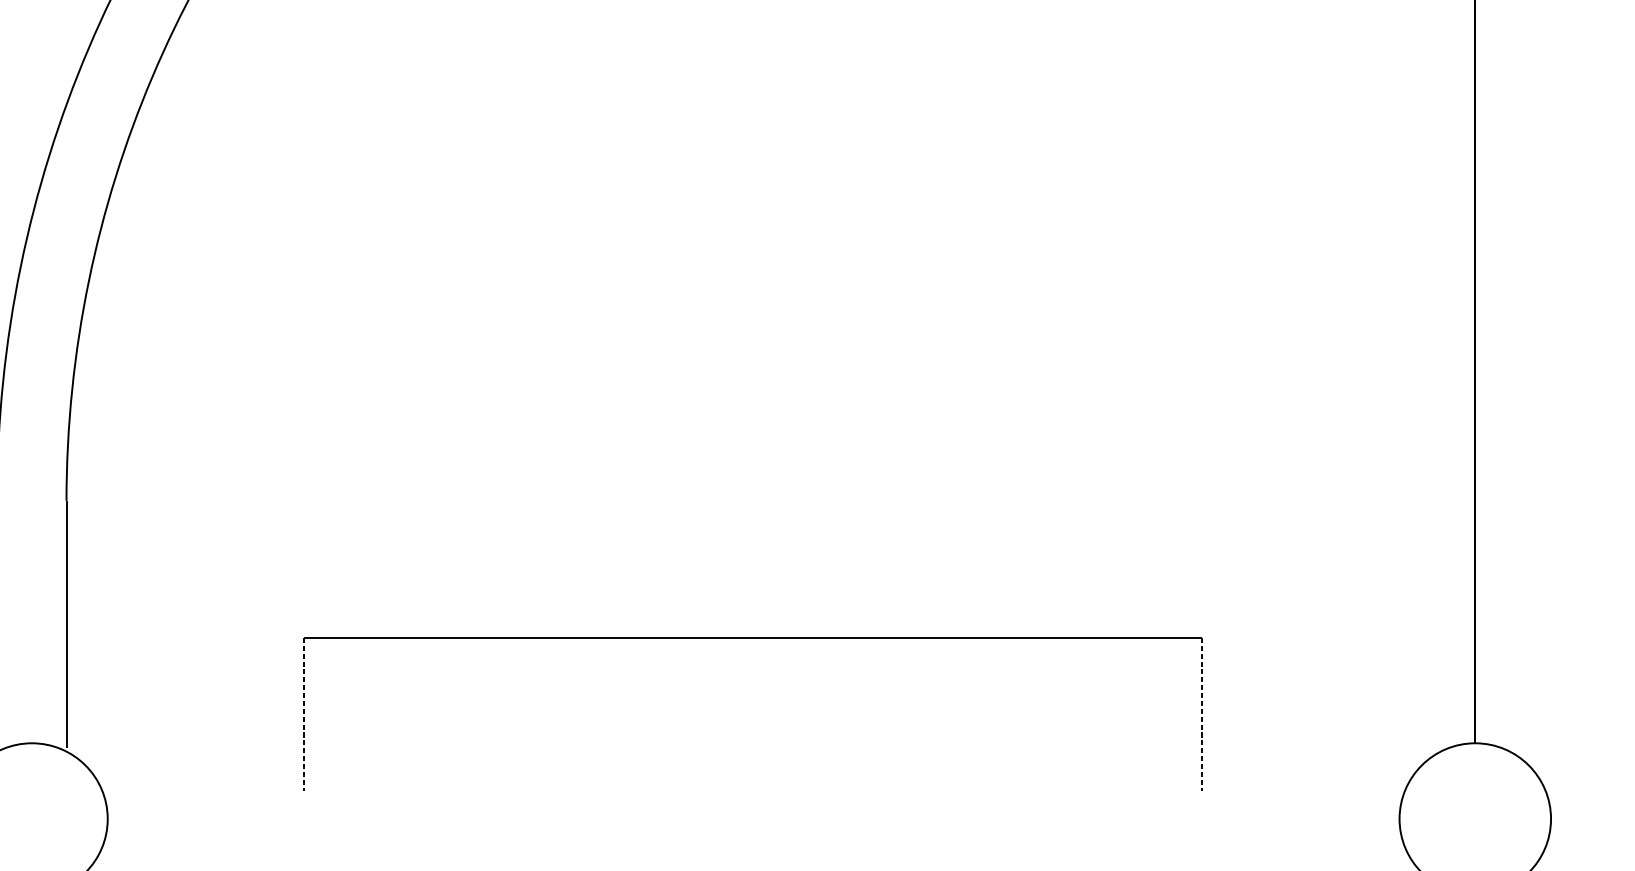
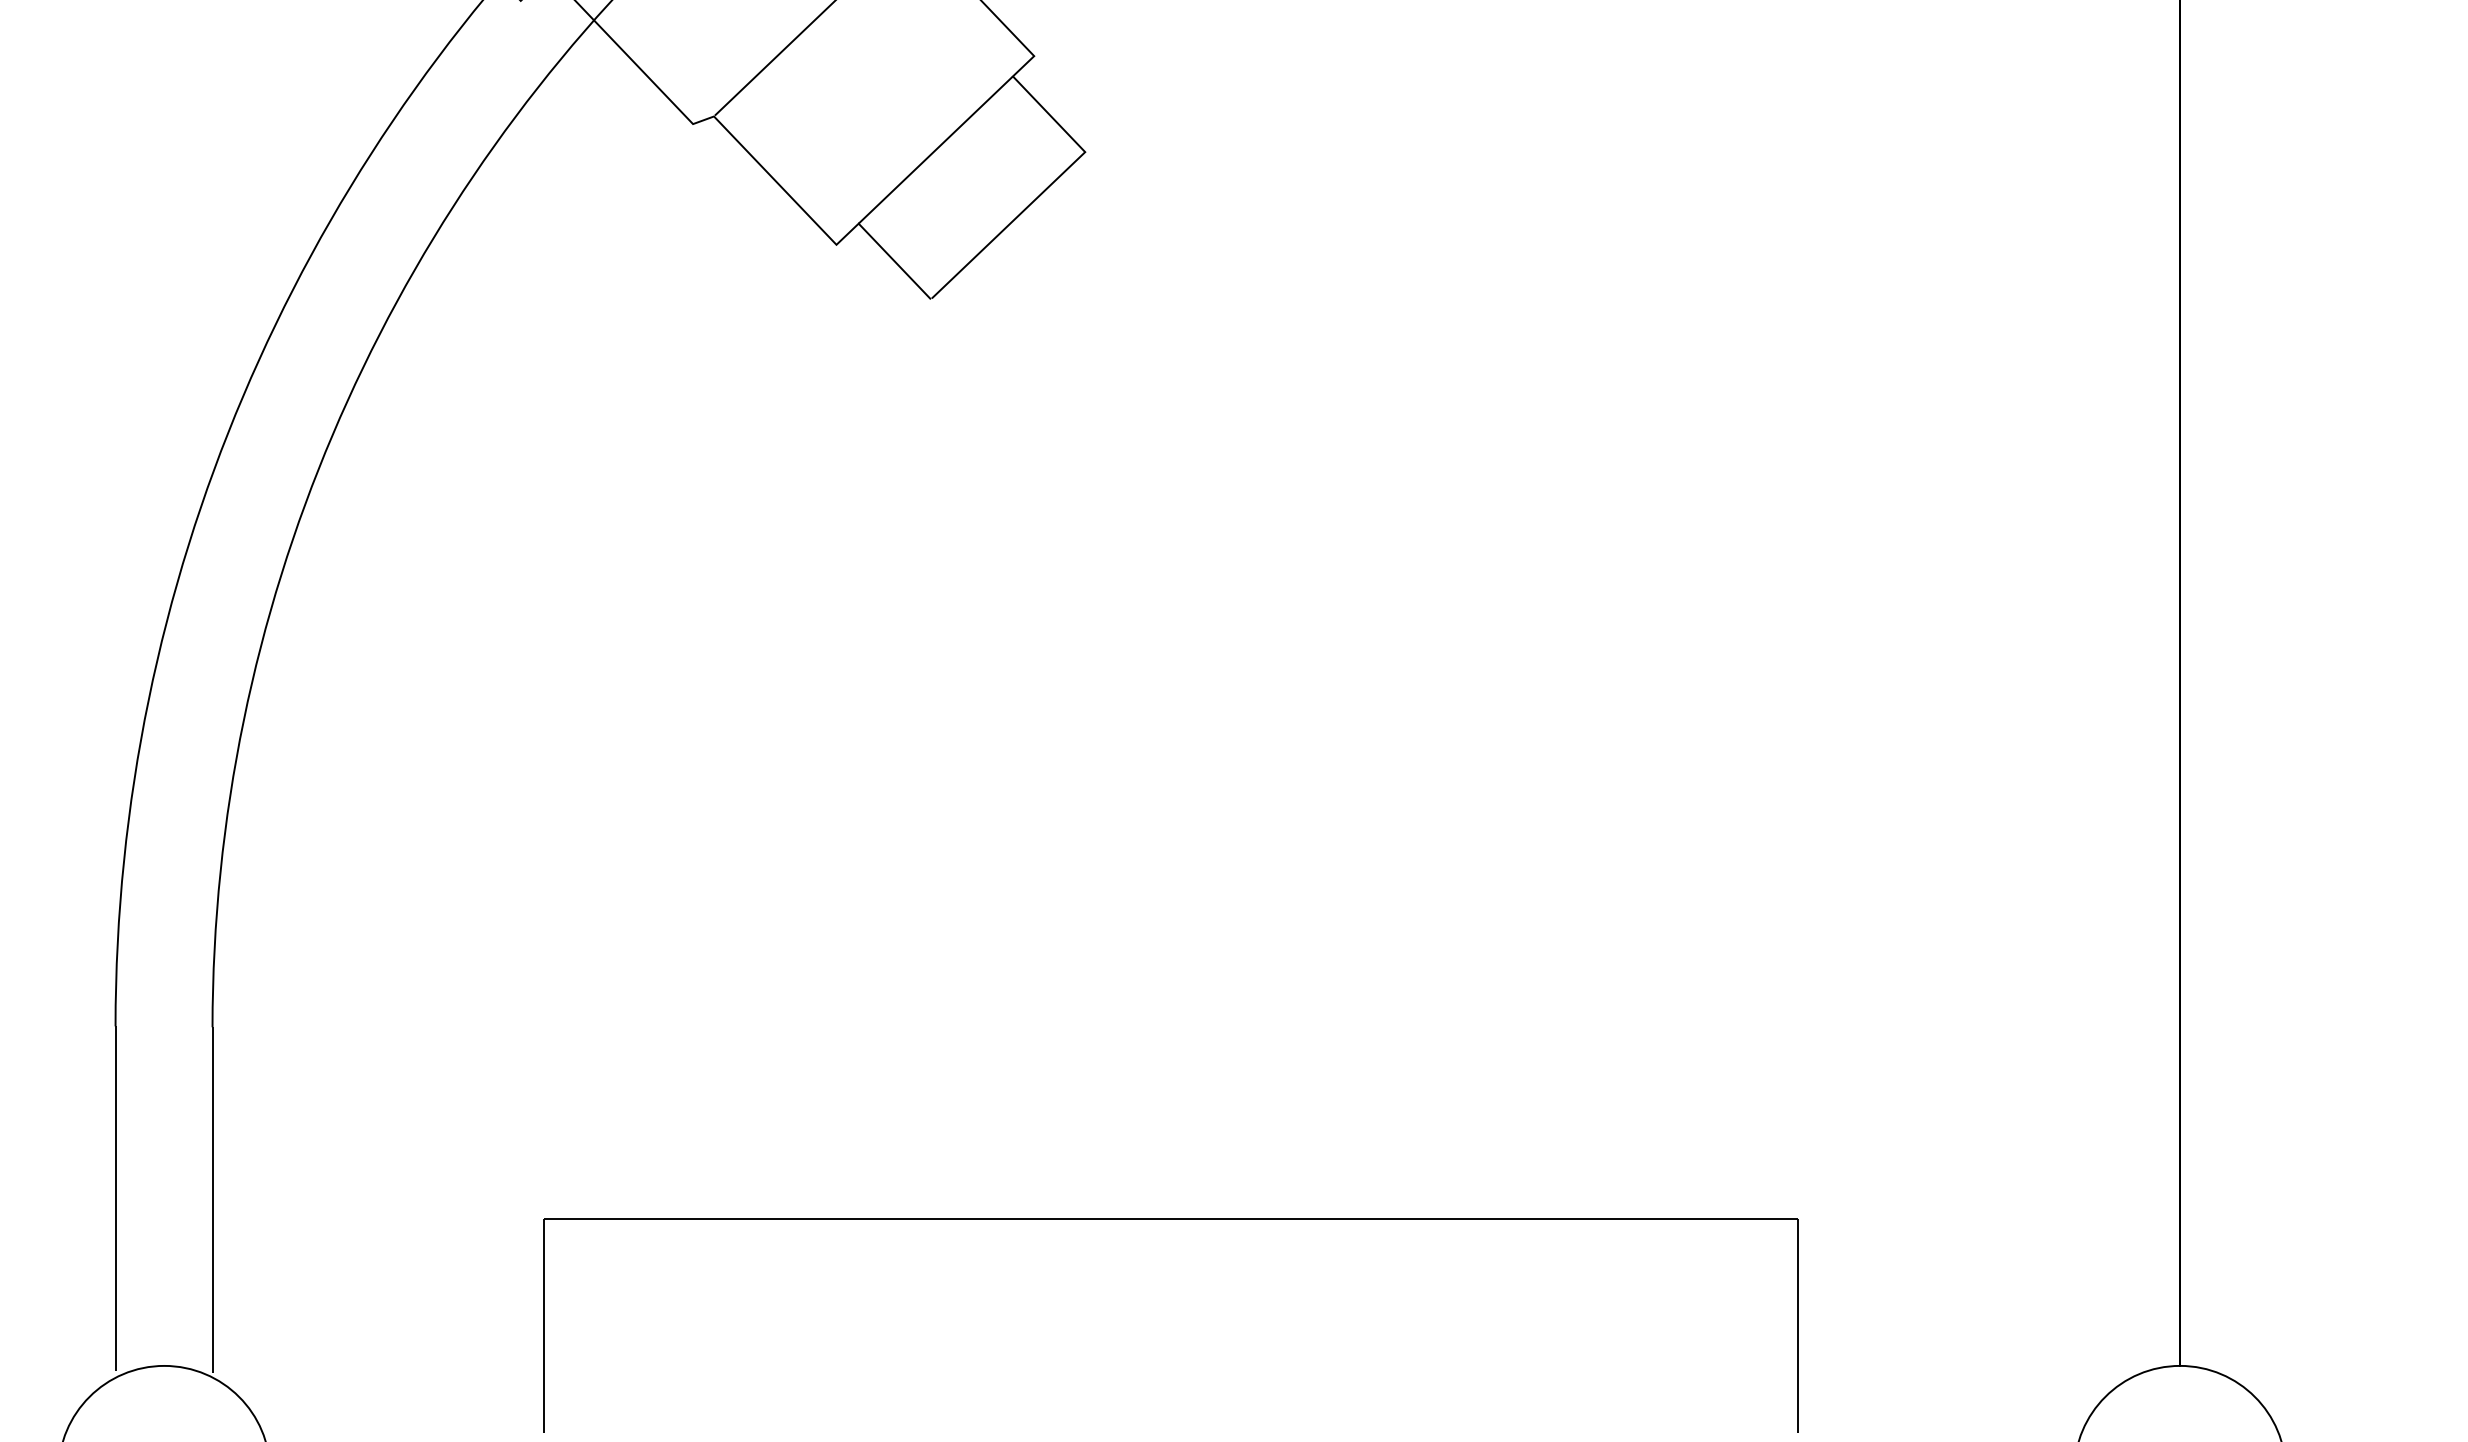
line: (304, 714) -> (544, 1325), dashed -> solid
line: (1202, 714) -> (1798, 1325), dashed -> solid

